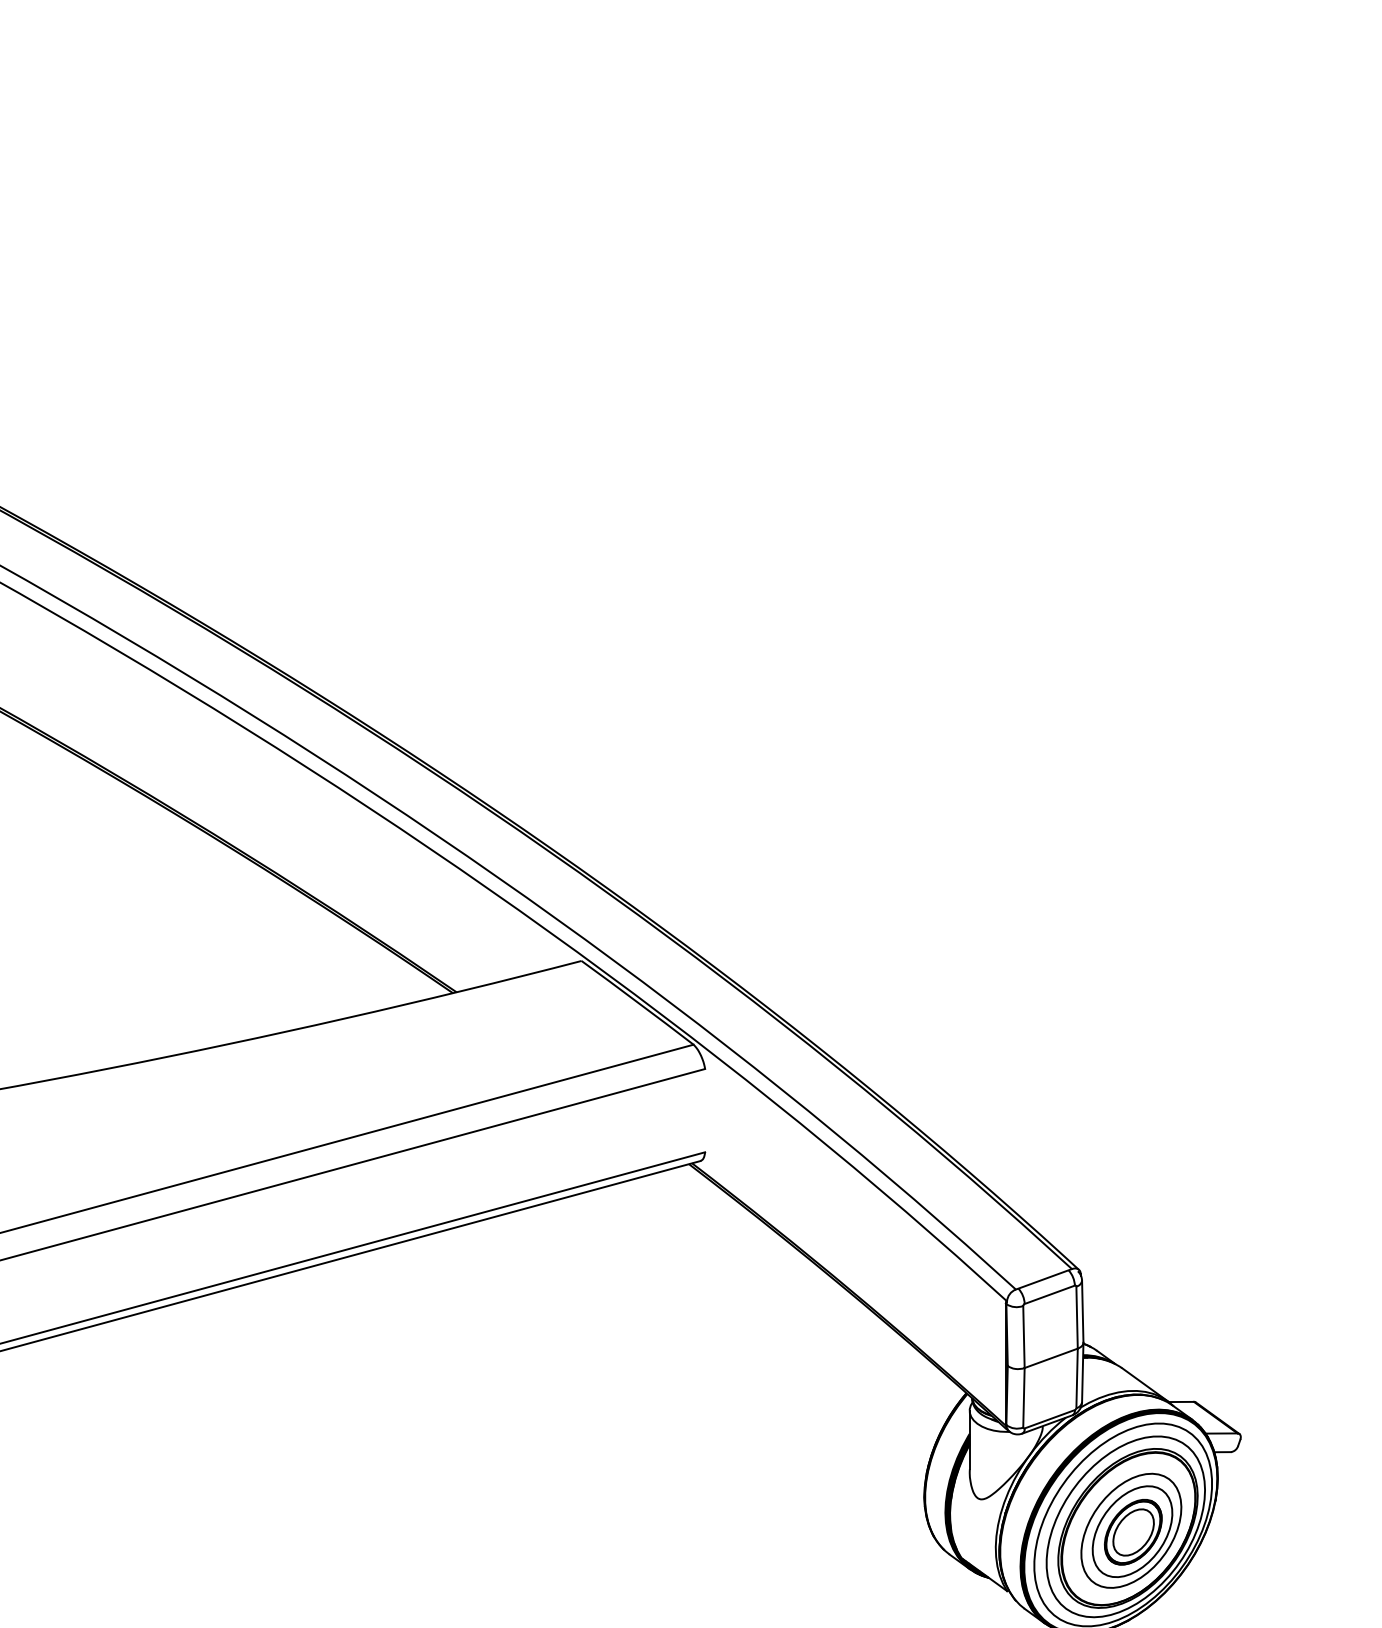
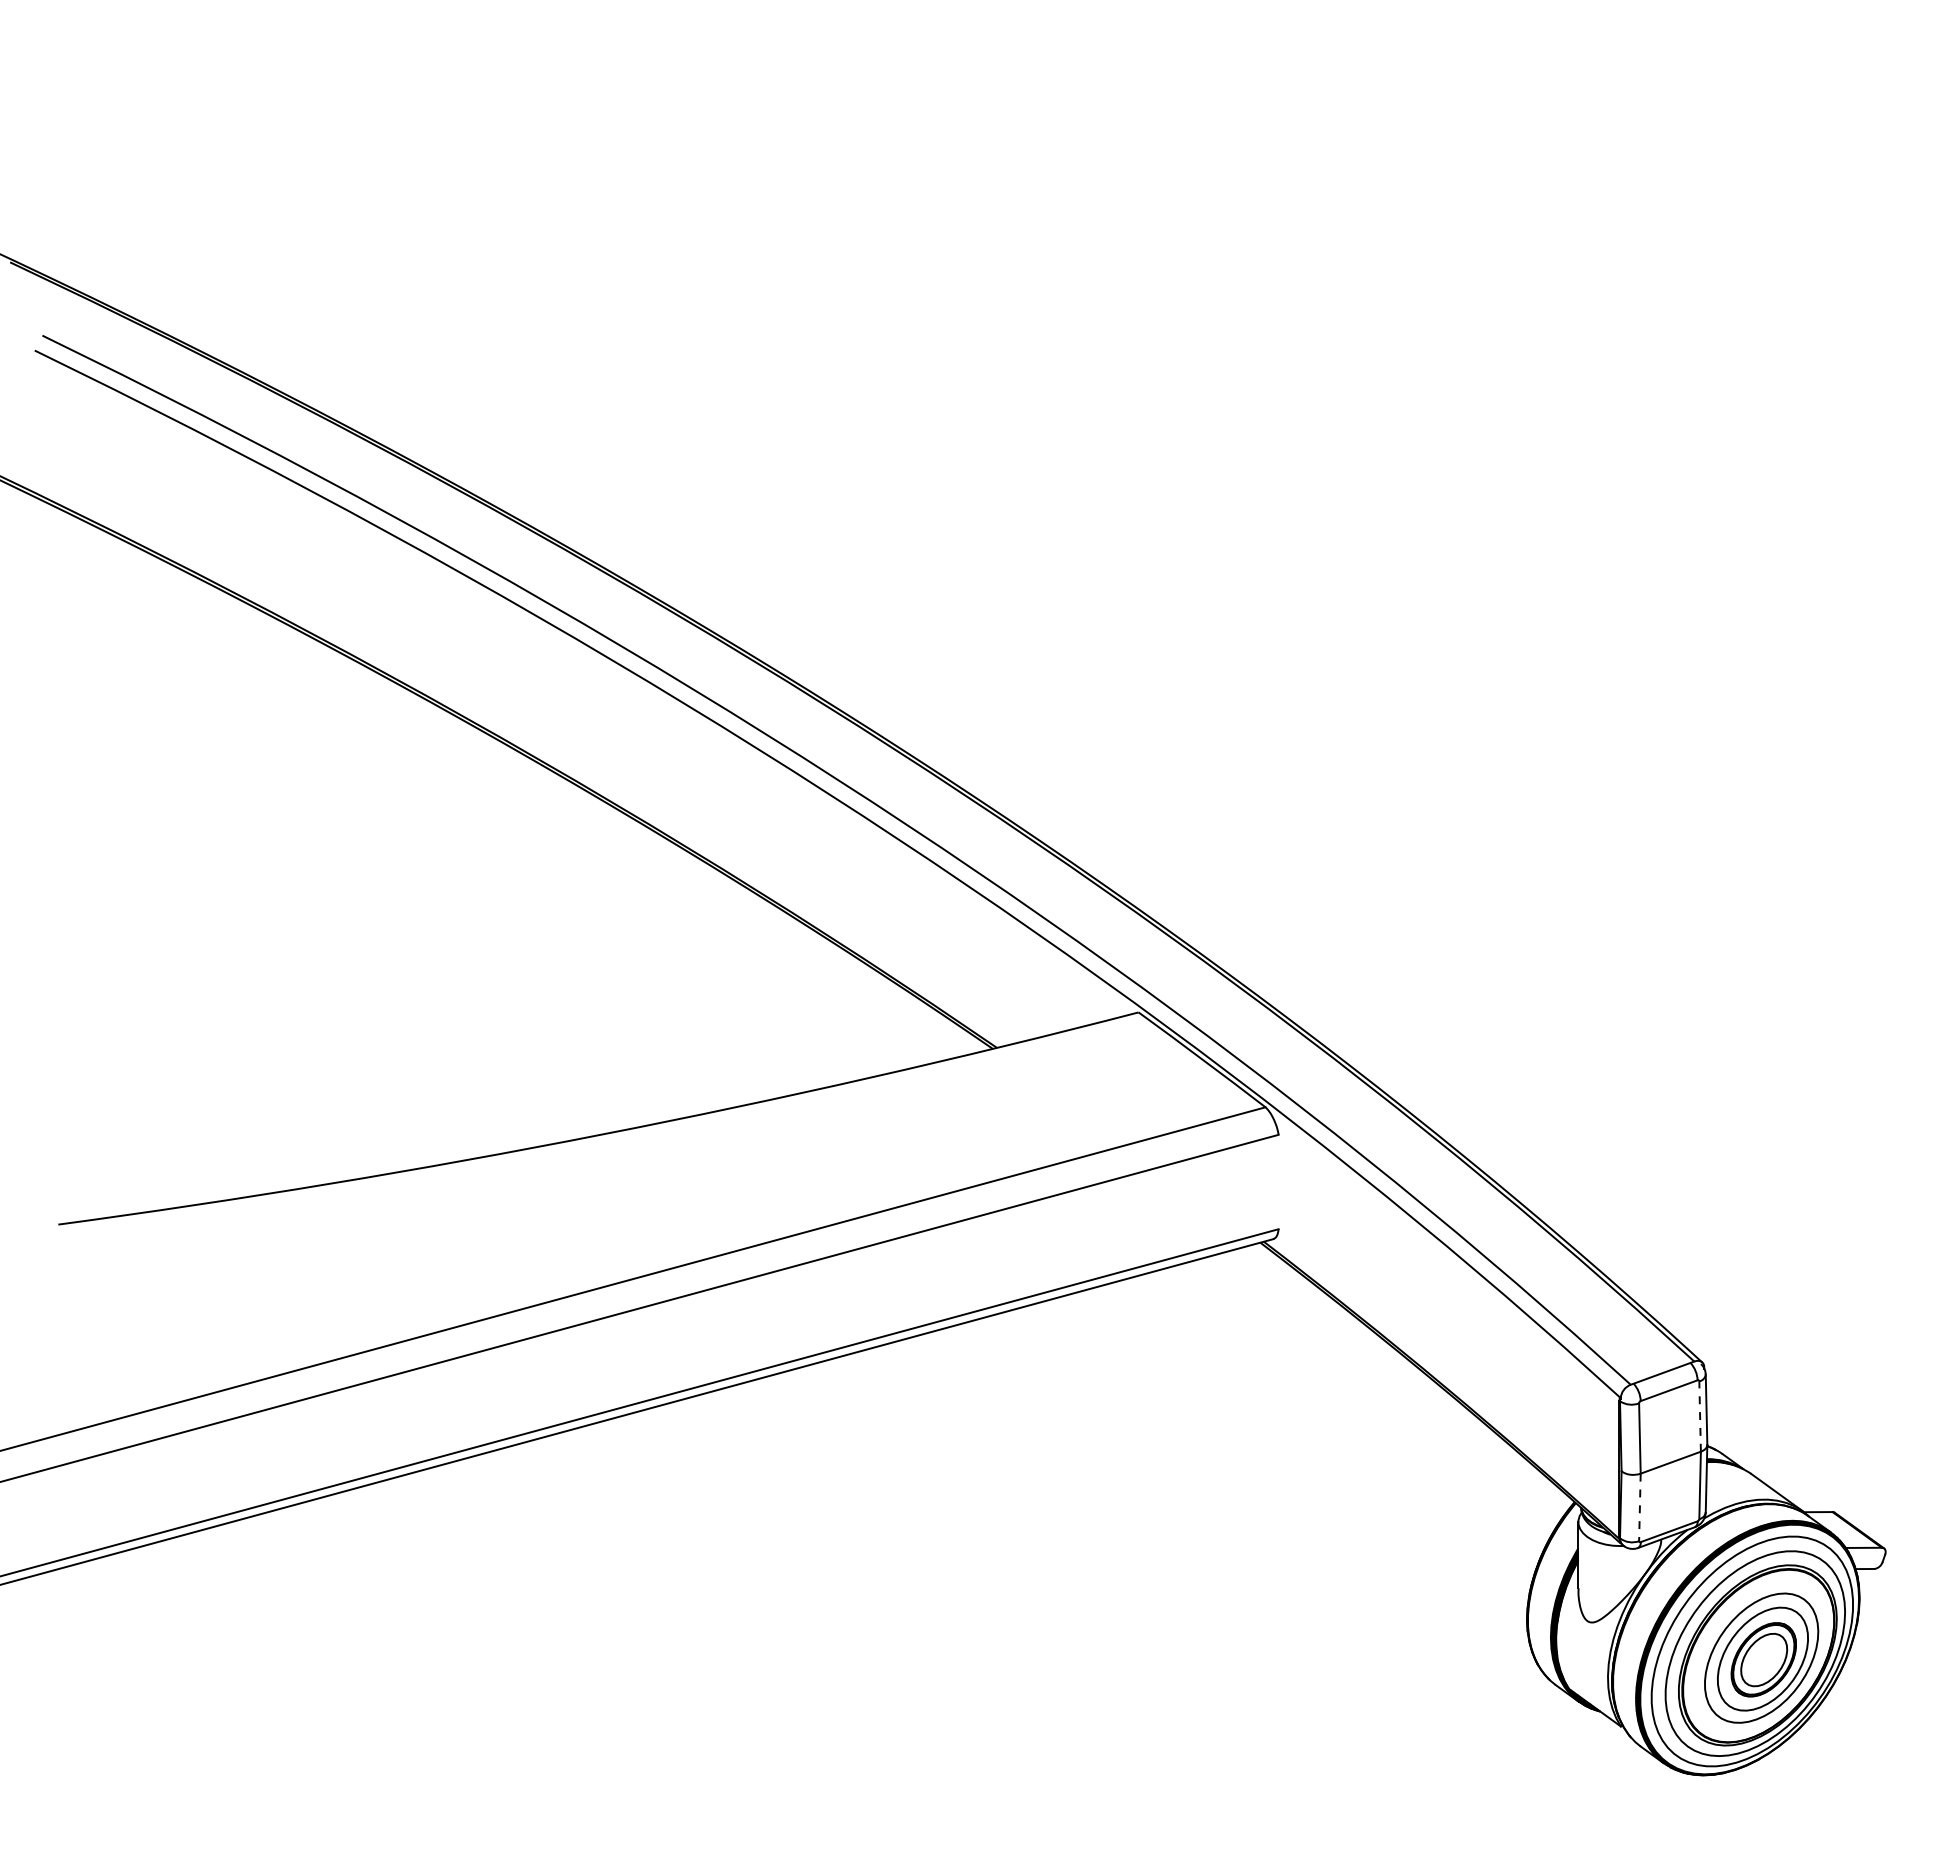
line: (1077, 1317) -> (1700, 1416), solid -> dashed
line: (1023, 1397) -> (1639, 1507), solid -> dashed

